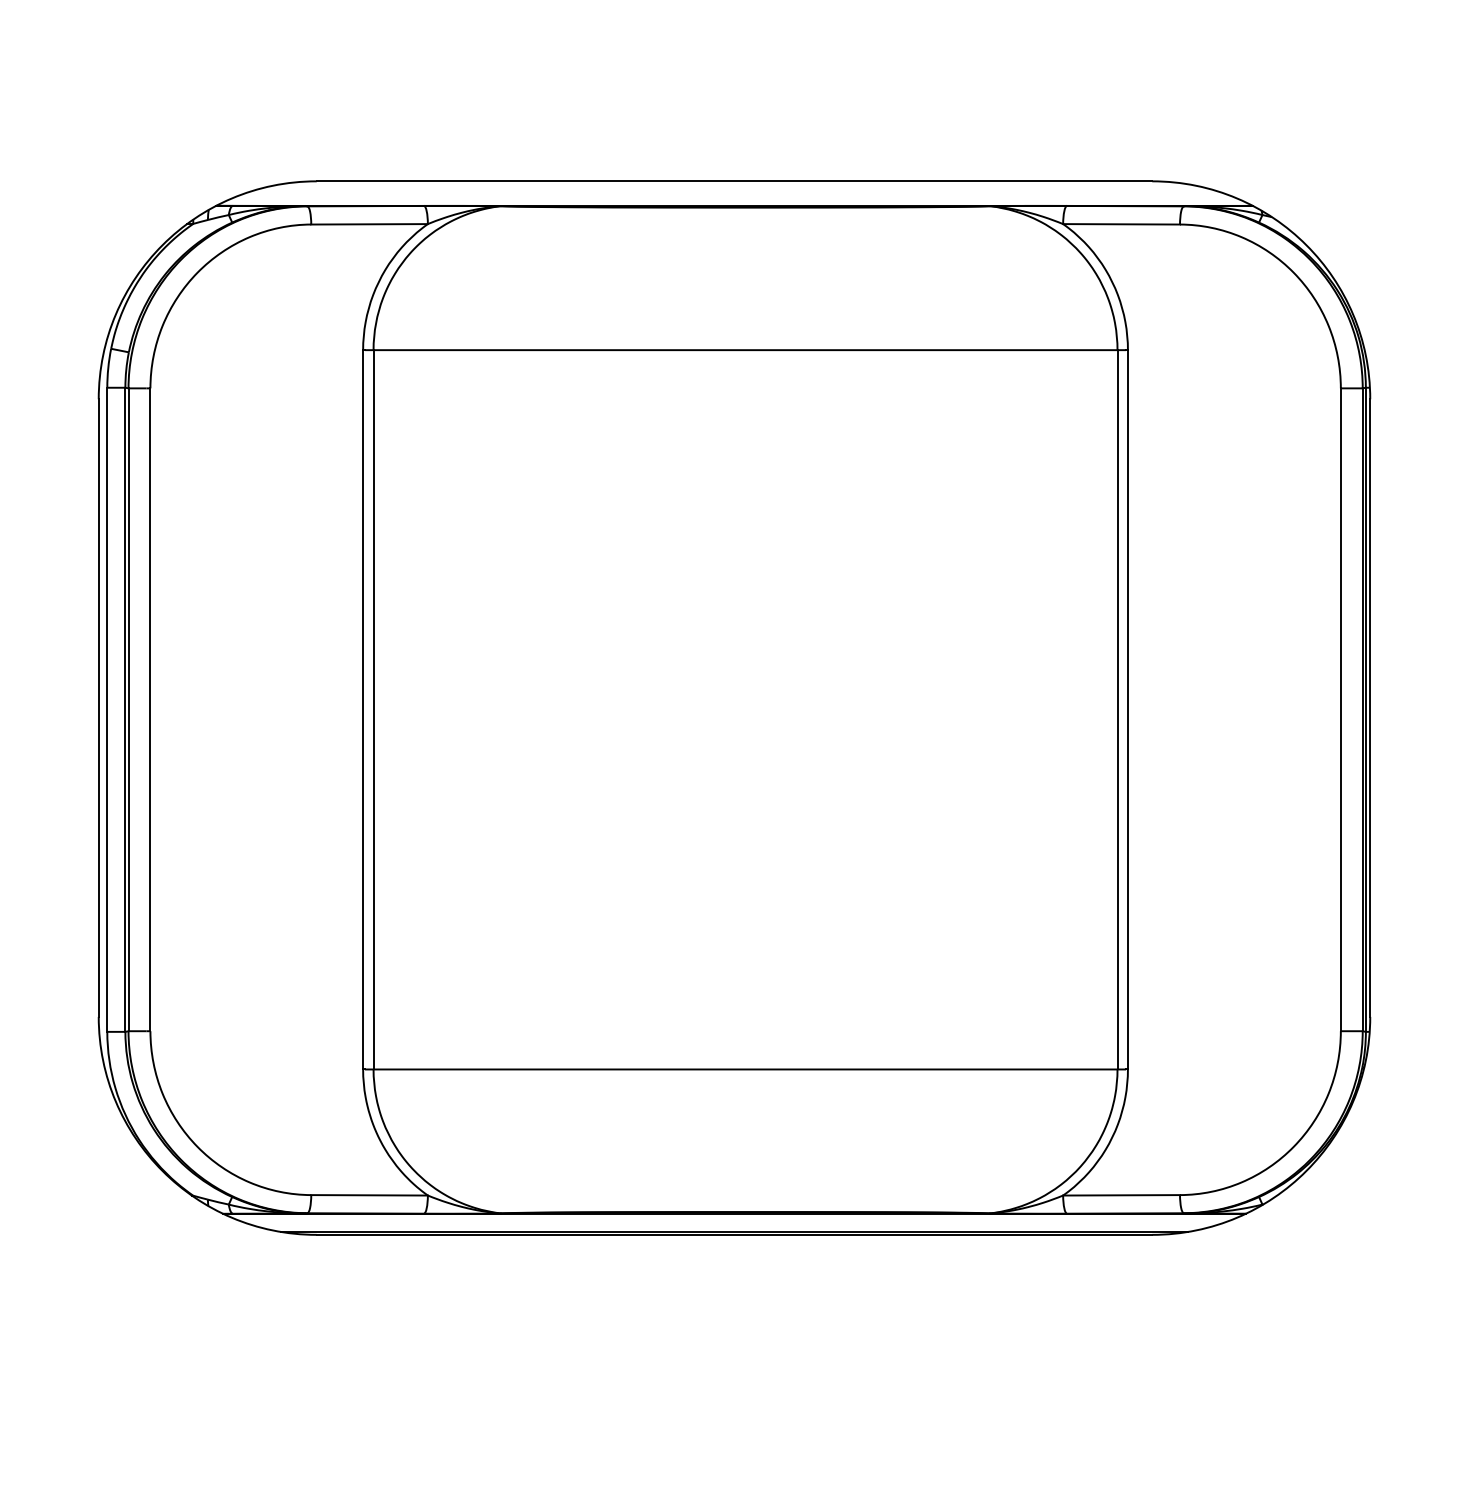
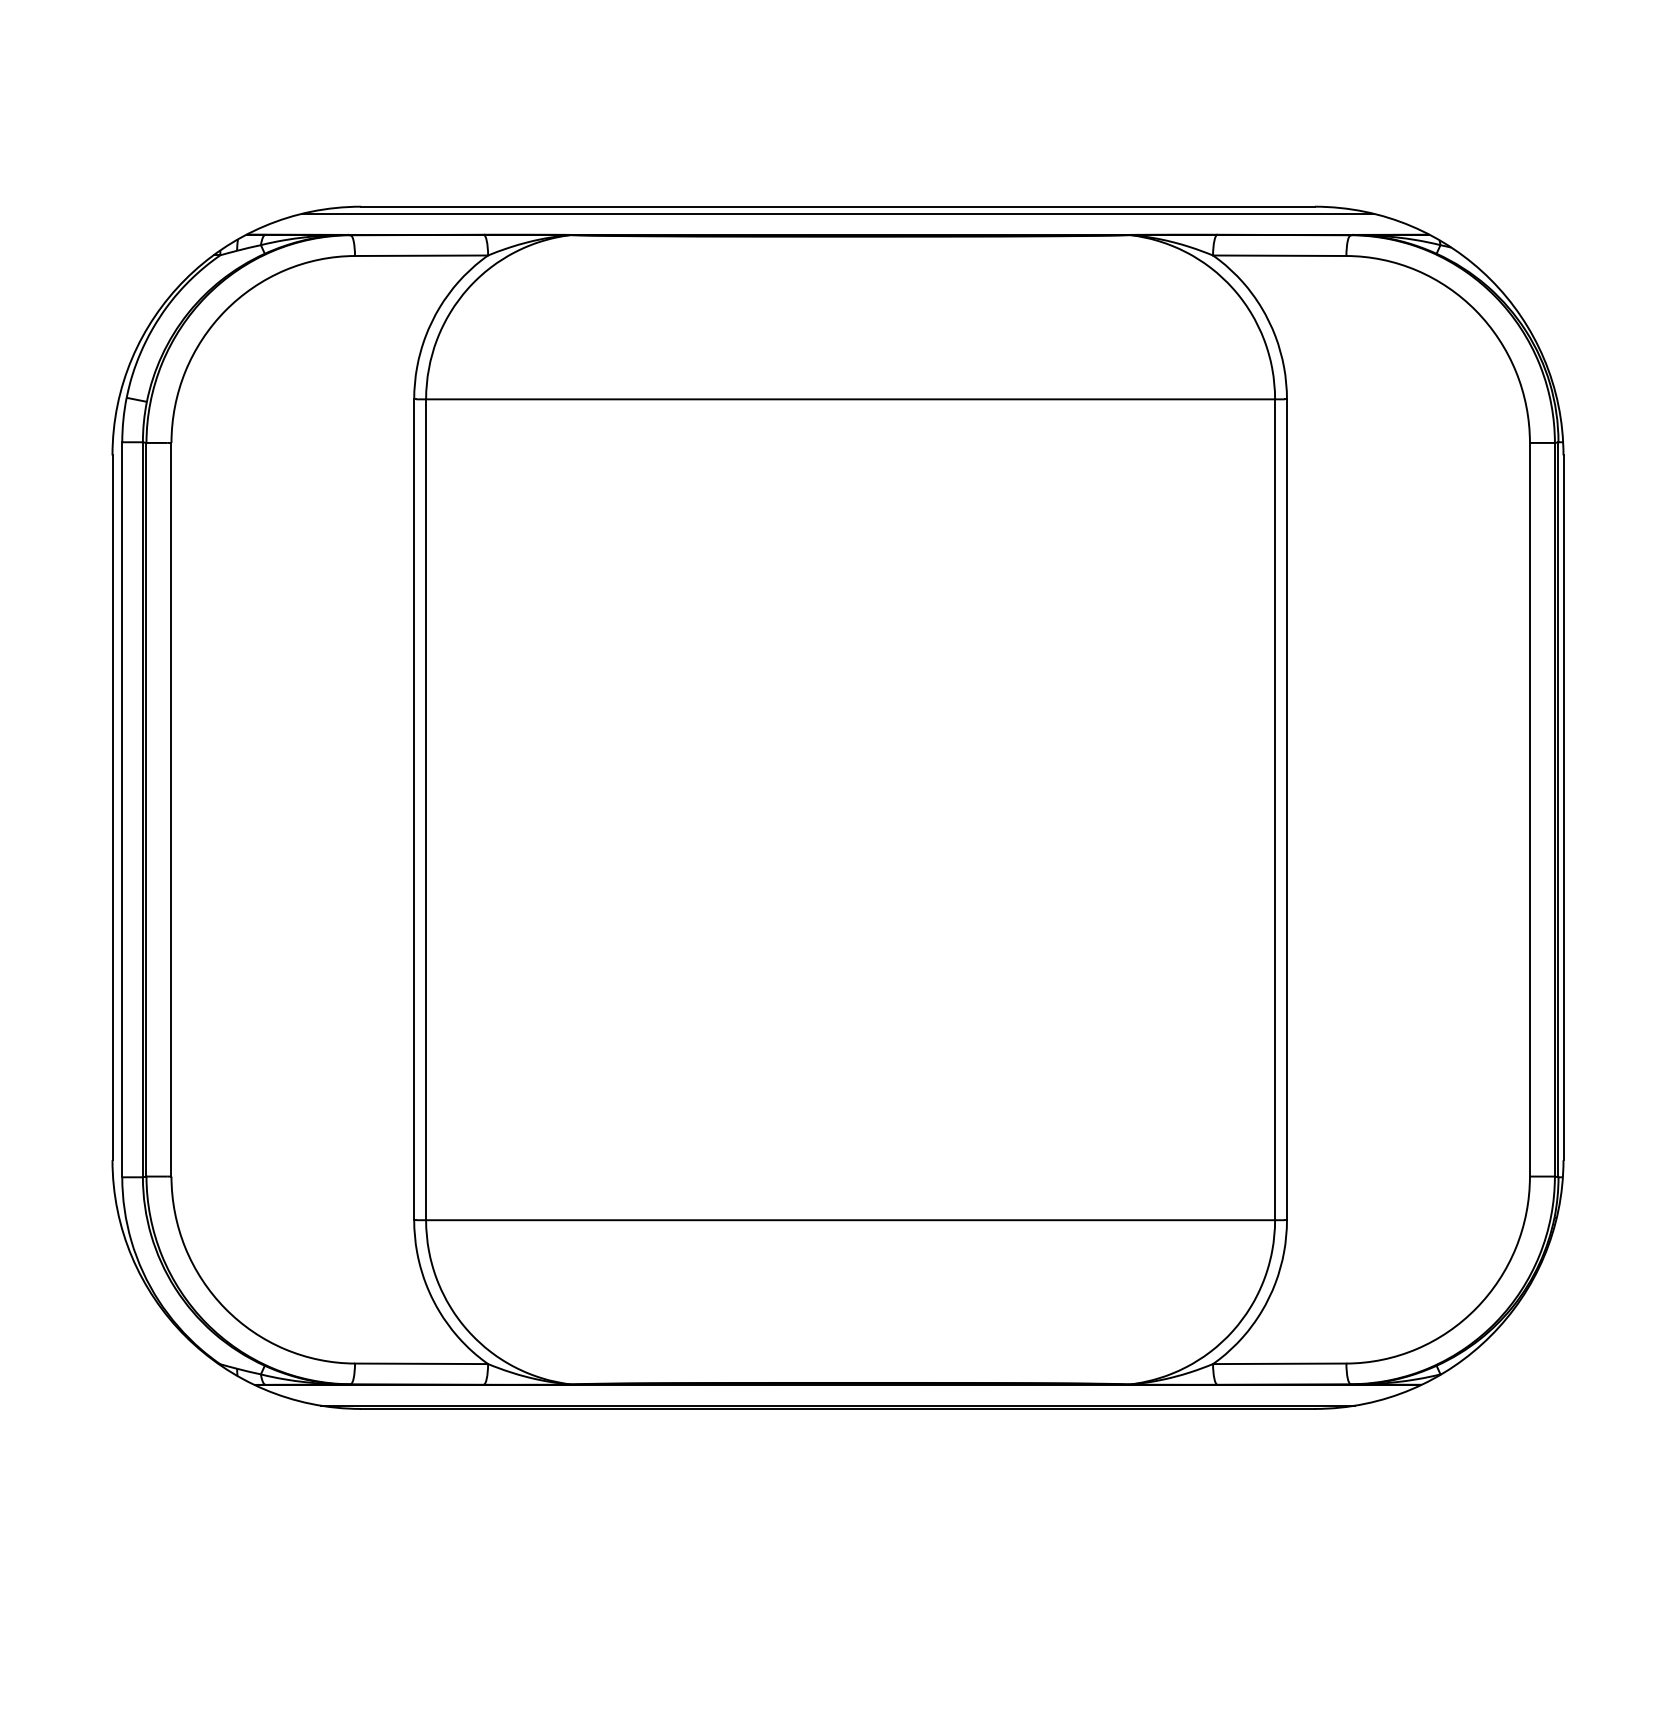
line: (734, 187) -> (837, 213), added

